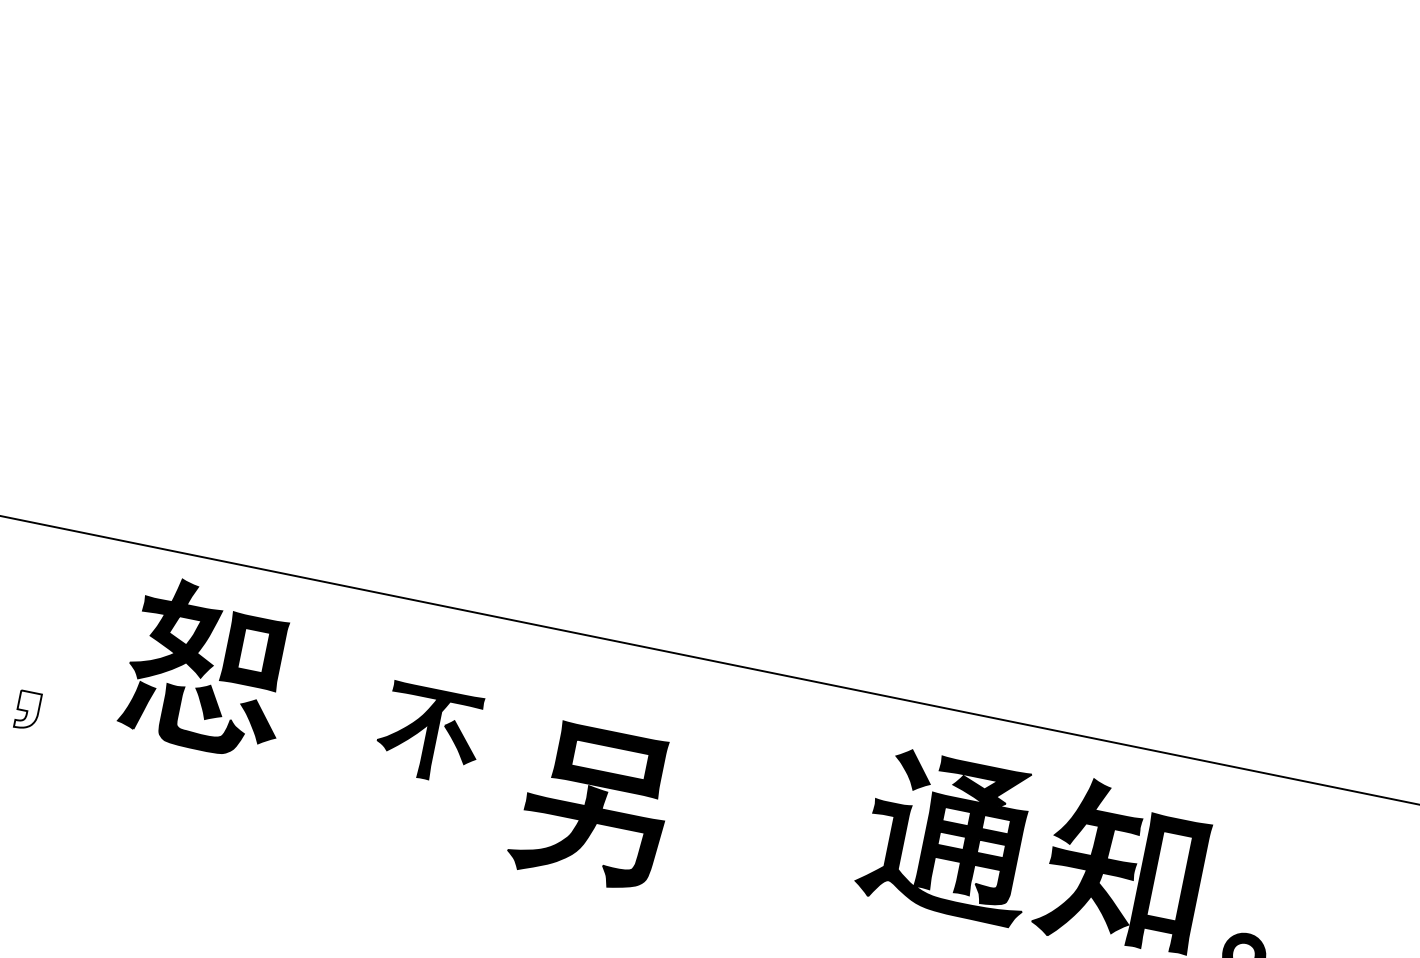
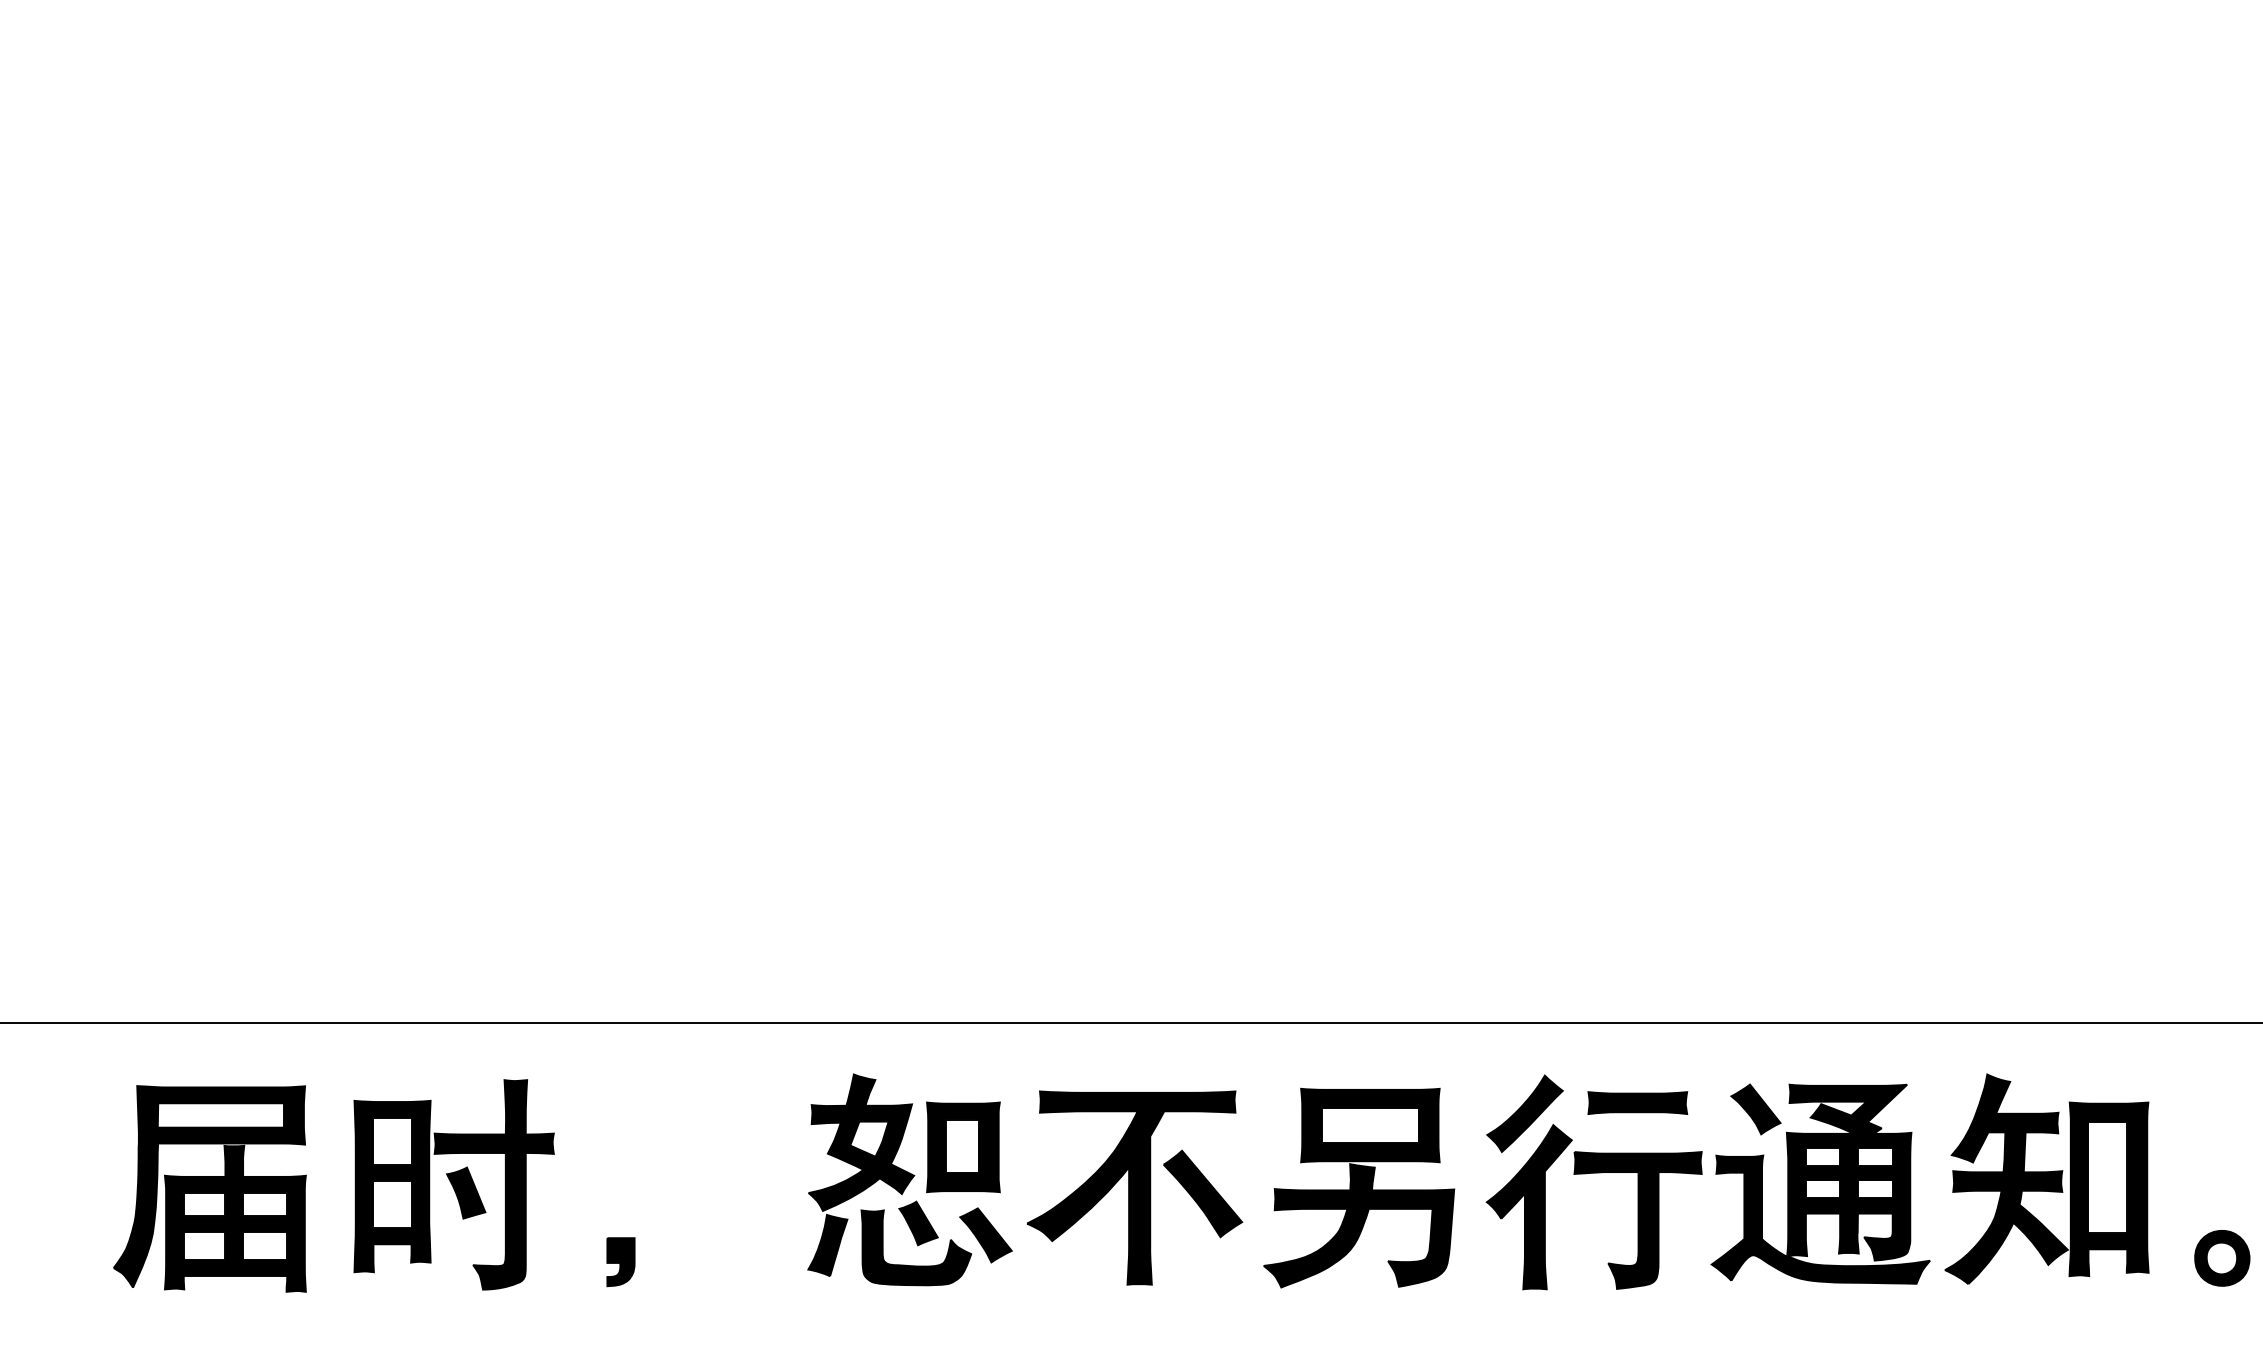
part: (208, 667) -> (909, 1179), moved
fill: (27, 710) -> (620, 1262), added
part: (429, 733) -> (1134, 1187), size x1.67
part: (779, 793) -> (1593, 1173), added
part: (592, 805) -> (1359, 1187), moved

